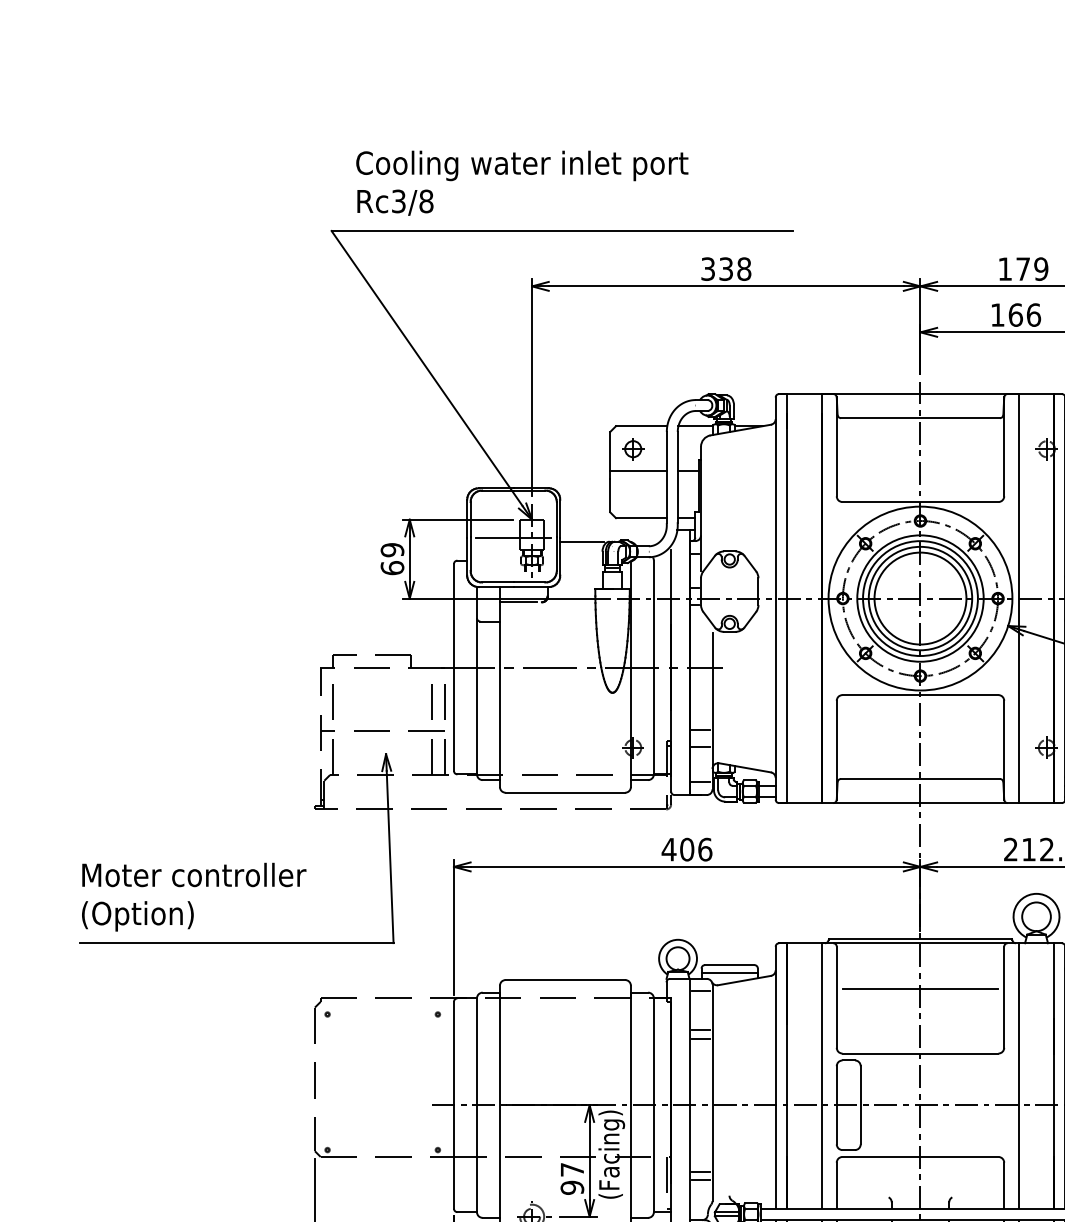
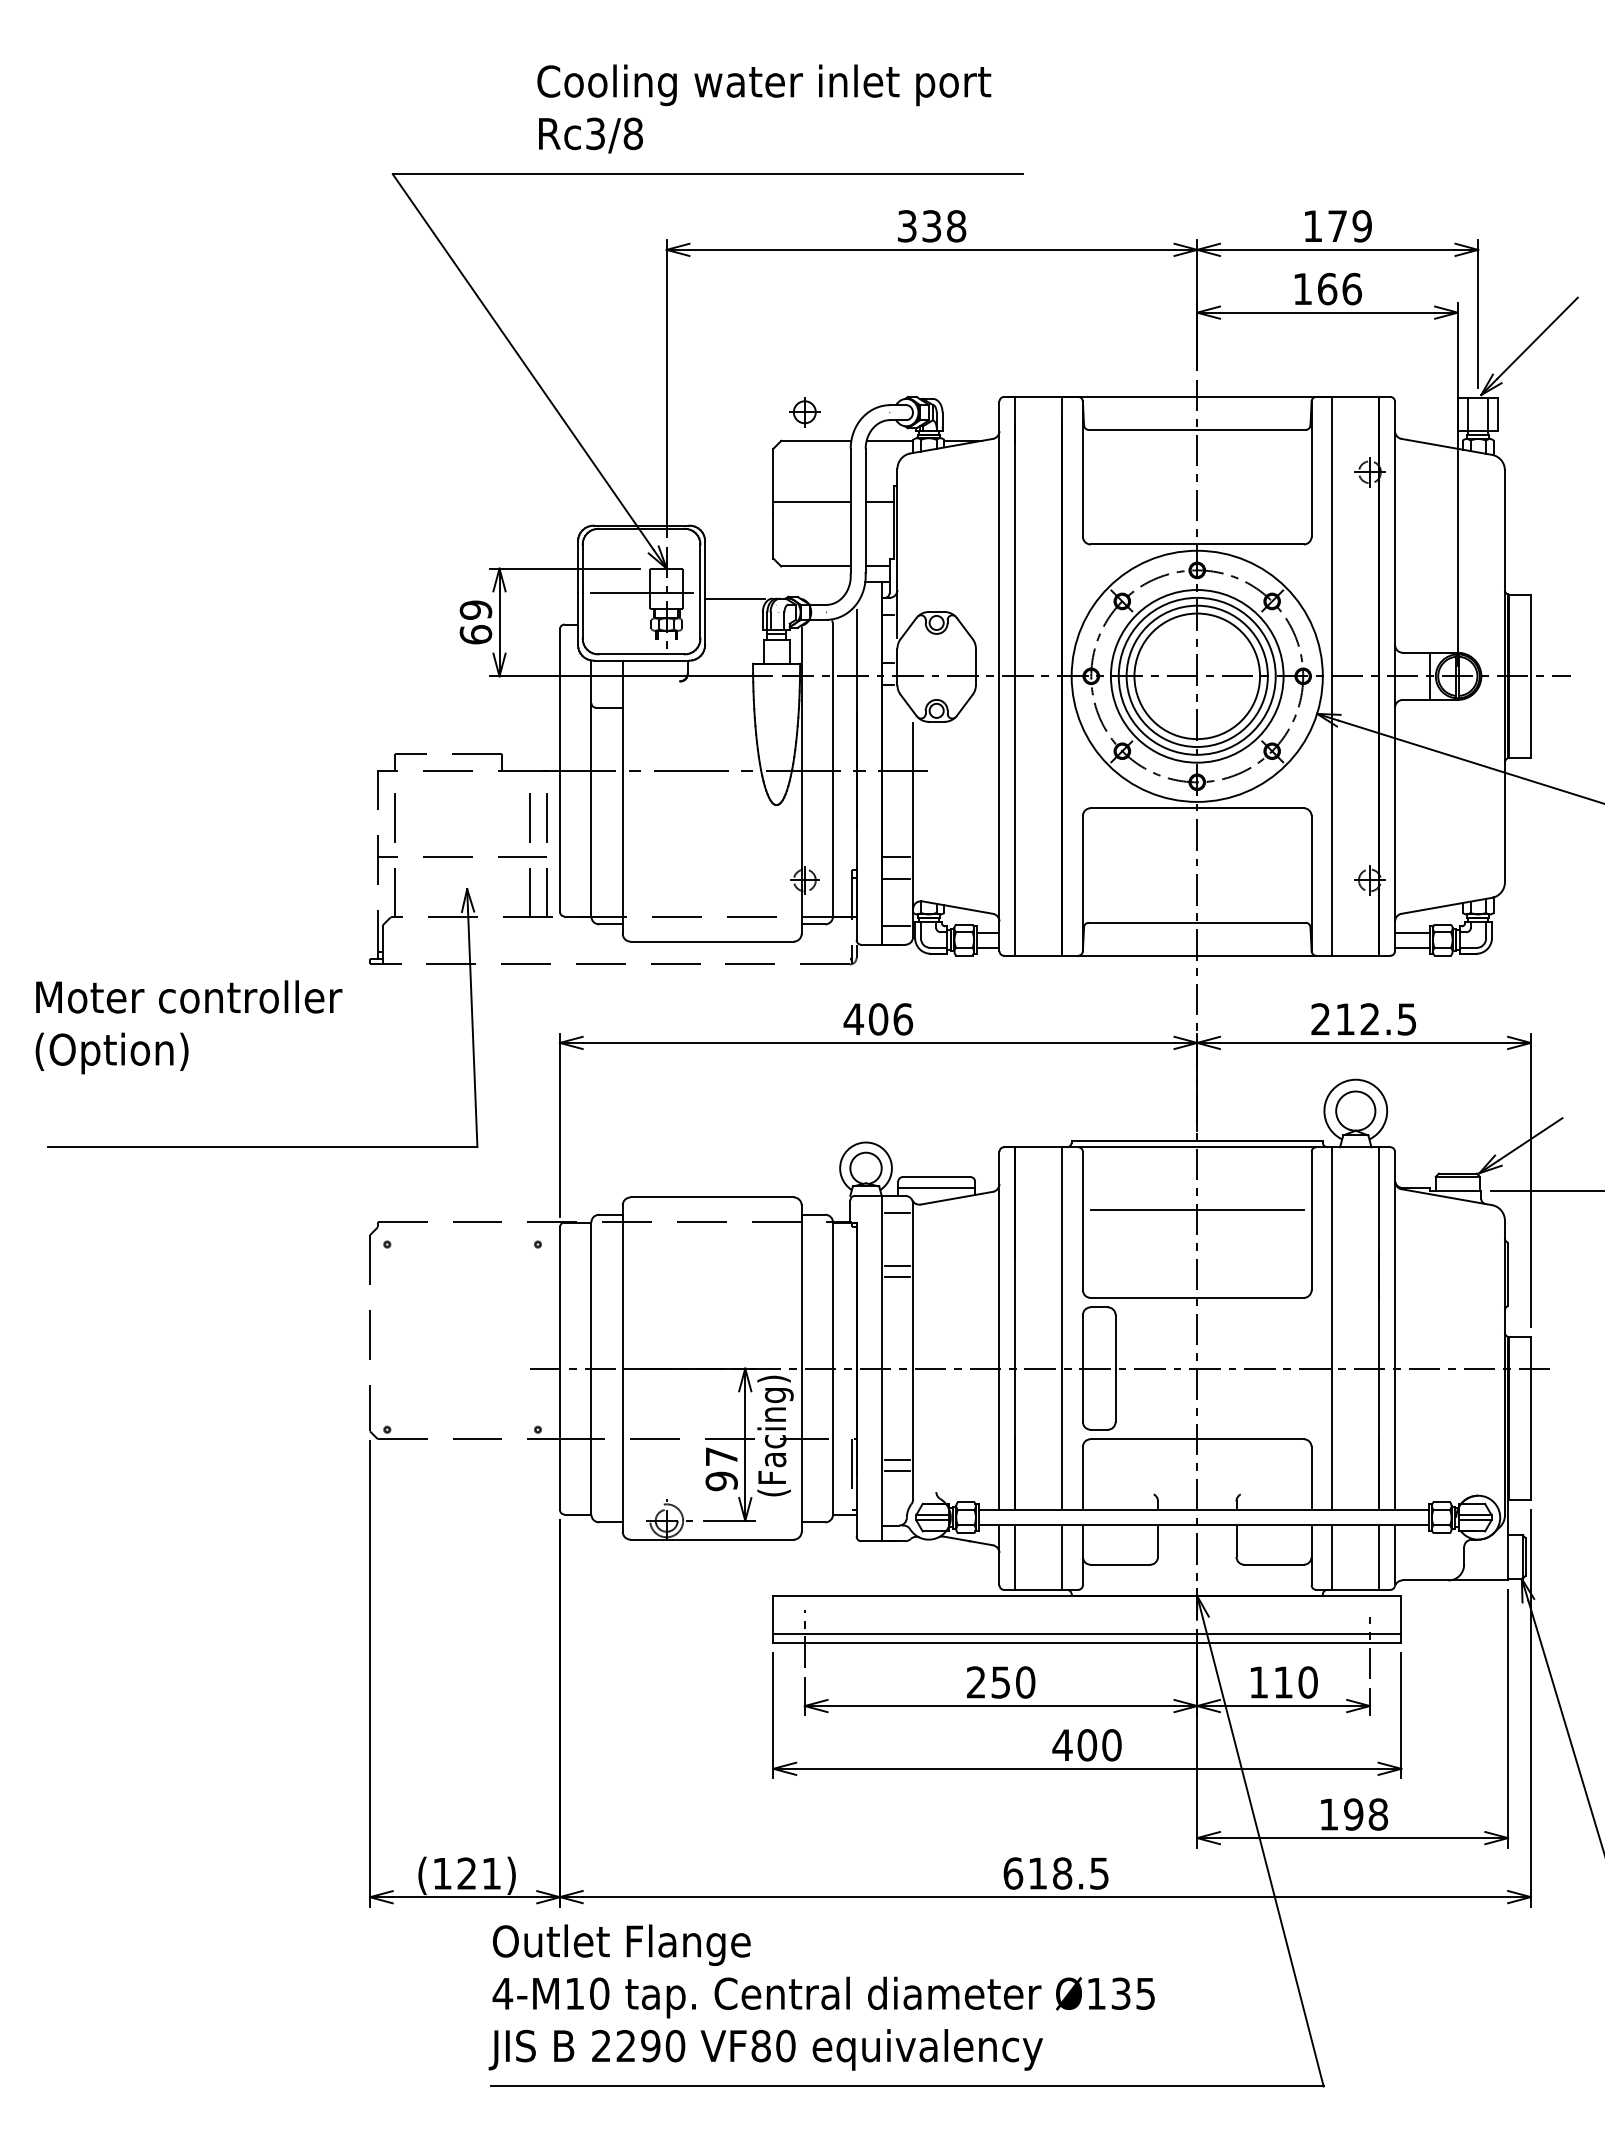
text: (522, 182) -> (764, 108), moved
part: (632, 449) -> (804, 412), moved
line: (518, 602) -> (647, 681), removed
text: (193, 897) -> (188, 1027), moved

